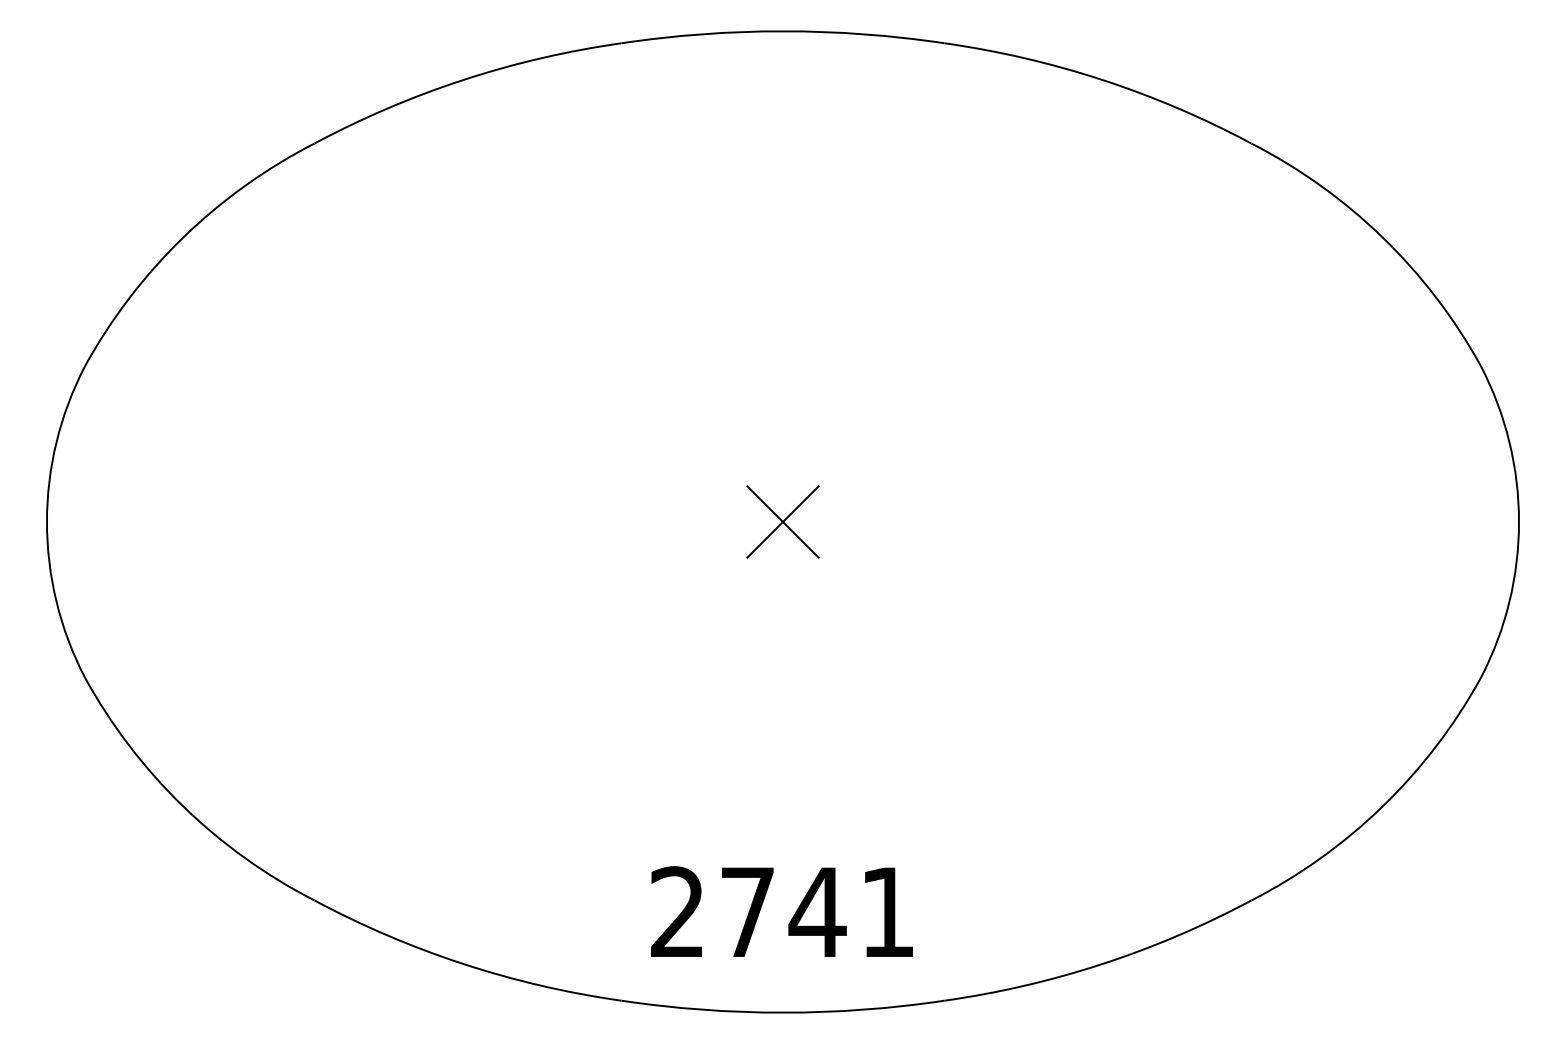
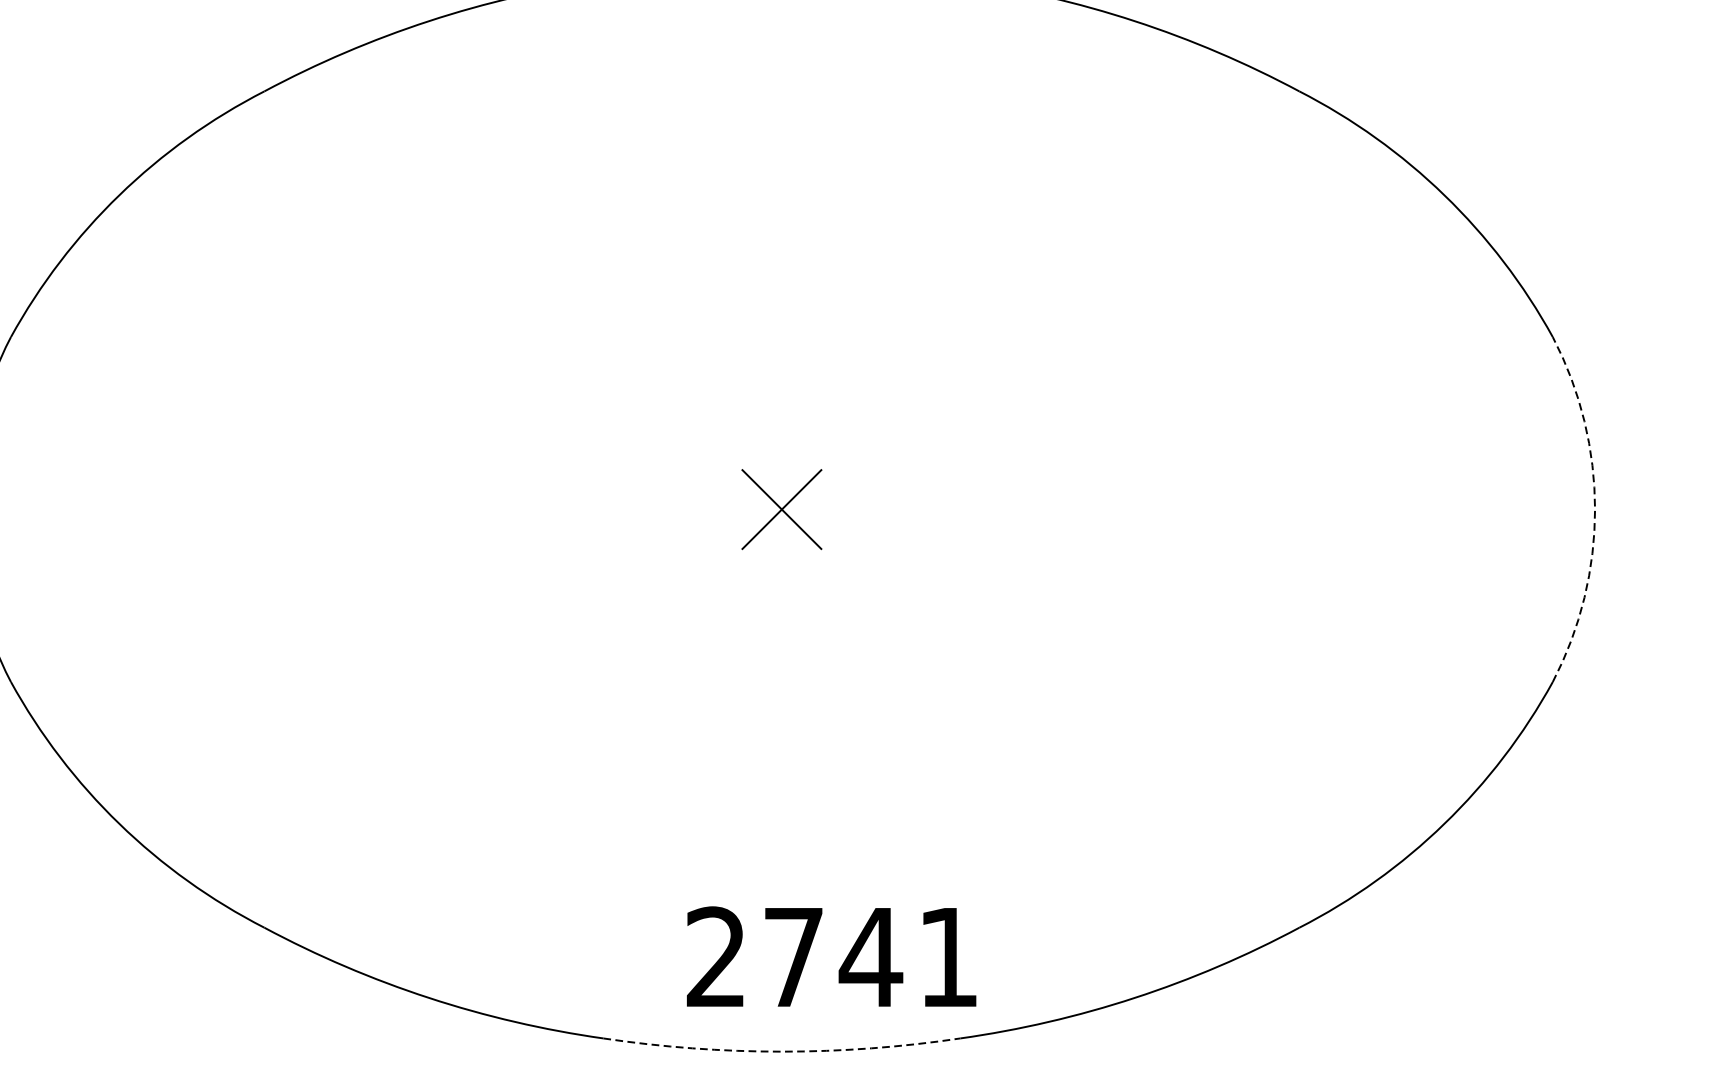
arc: (1519, 521) -> (1595, 509), solid -> dashed
text: (781, 911) -> (831, 956), moved
arc: (782, 1012) -> (781, 1051), solid -> dashed

